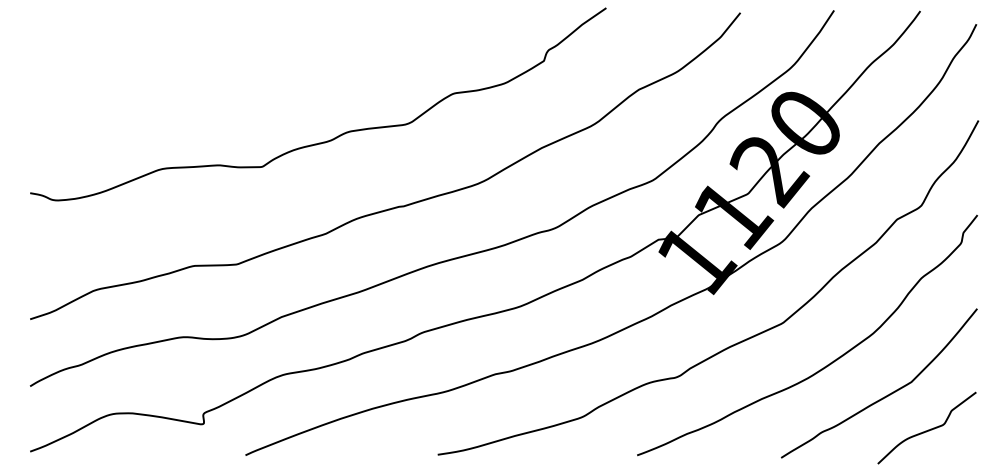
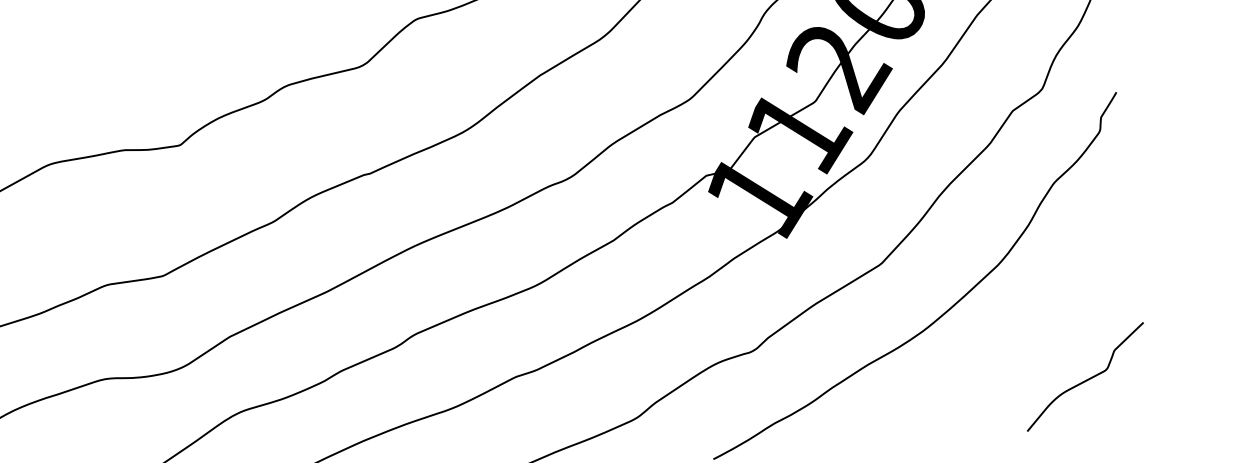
curve: (887, 394) -> (1028, 339), removed

